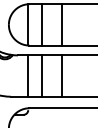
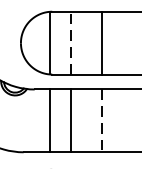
line: (41, 24) -> (70, 42), solid -> dashed
line: (62, 76) -> (102, 121), solid -> dashed

